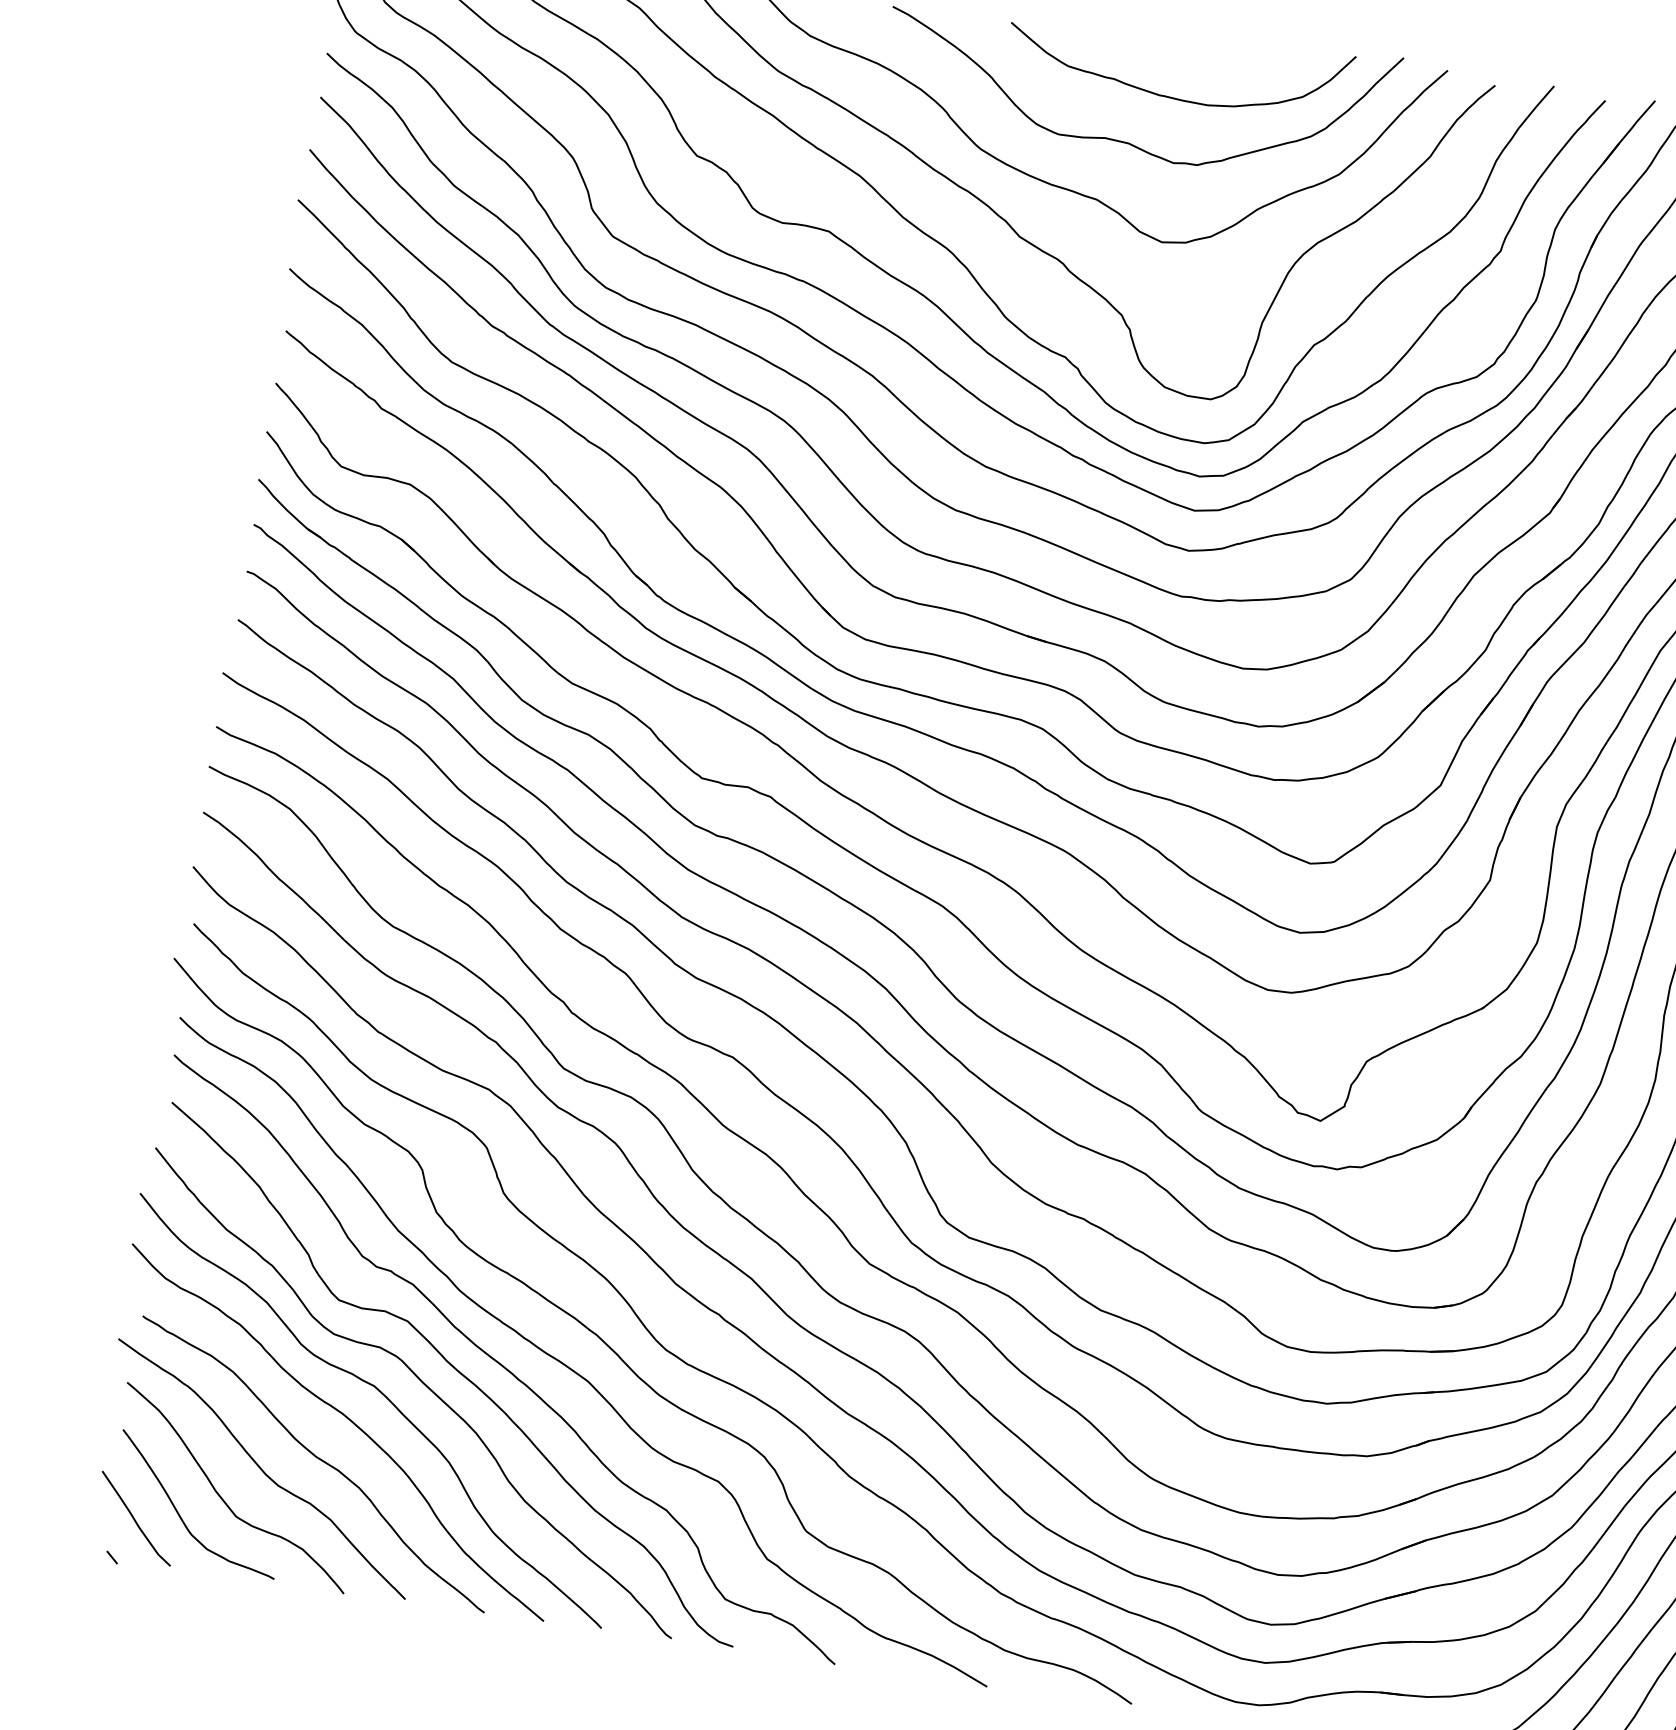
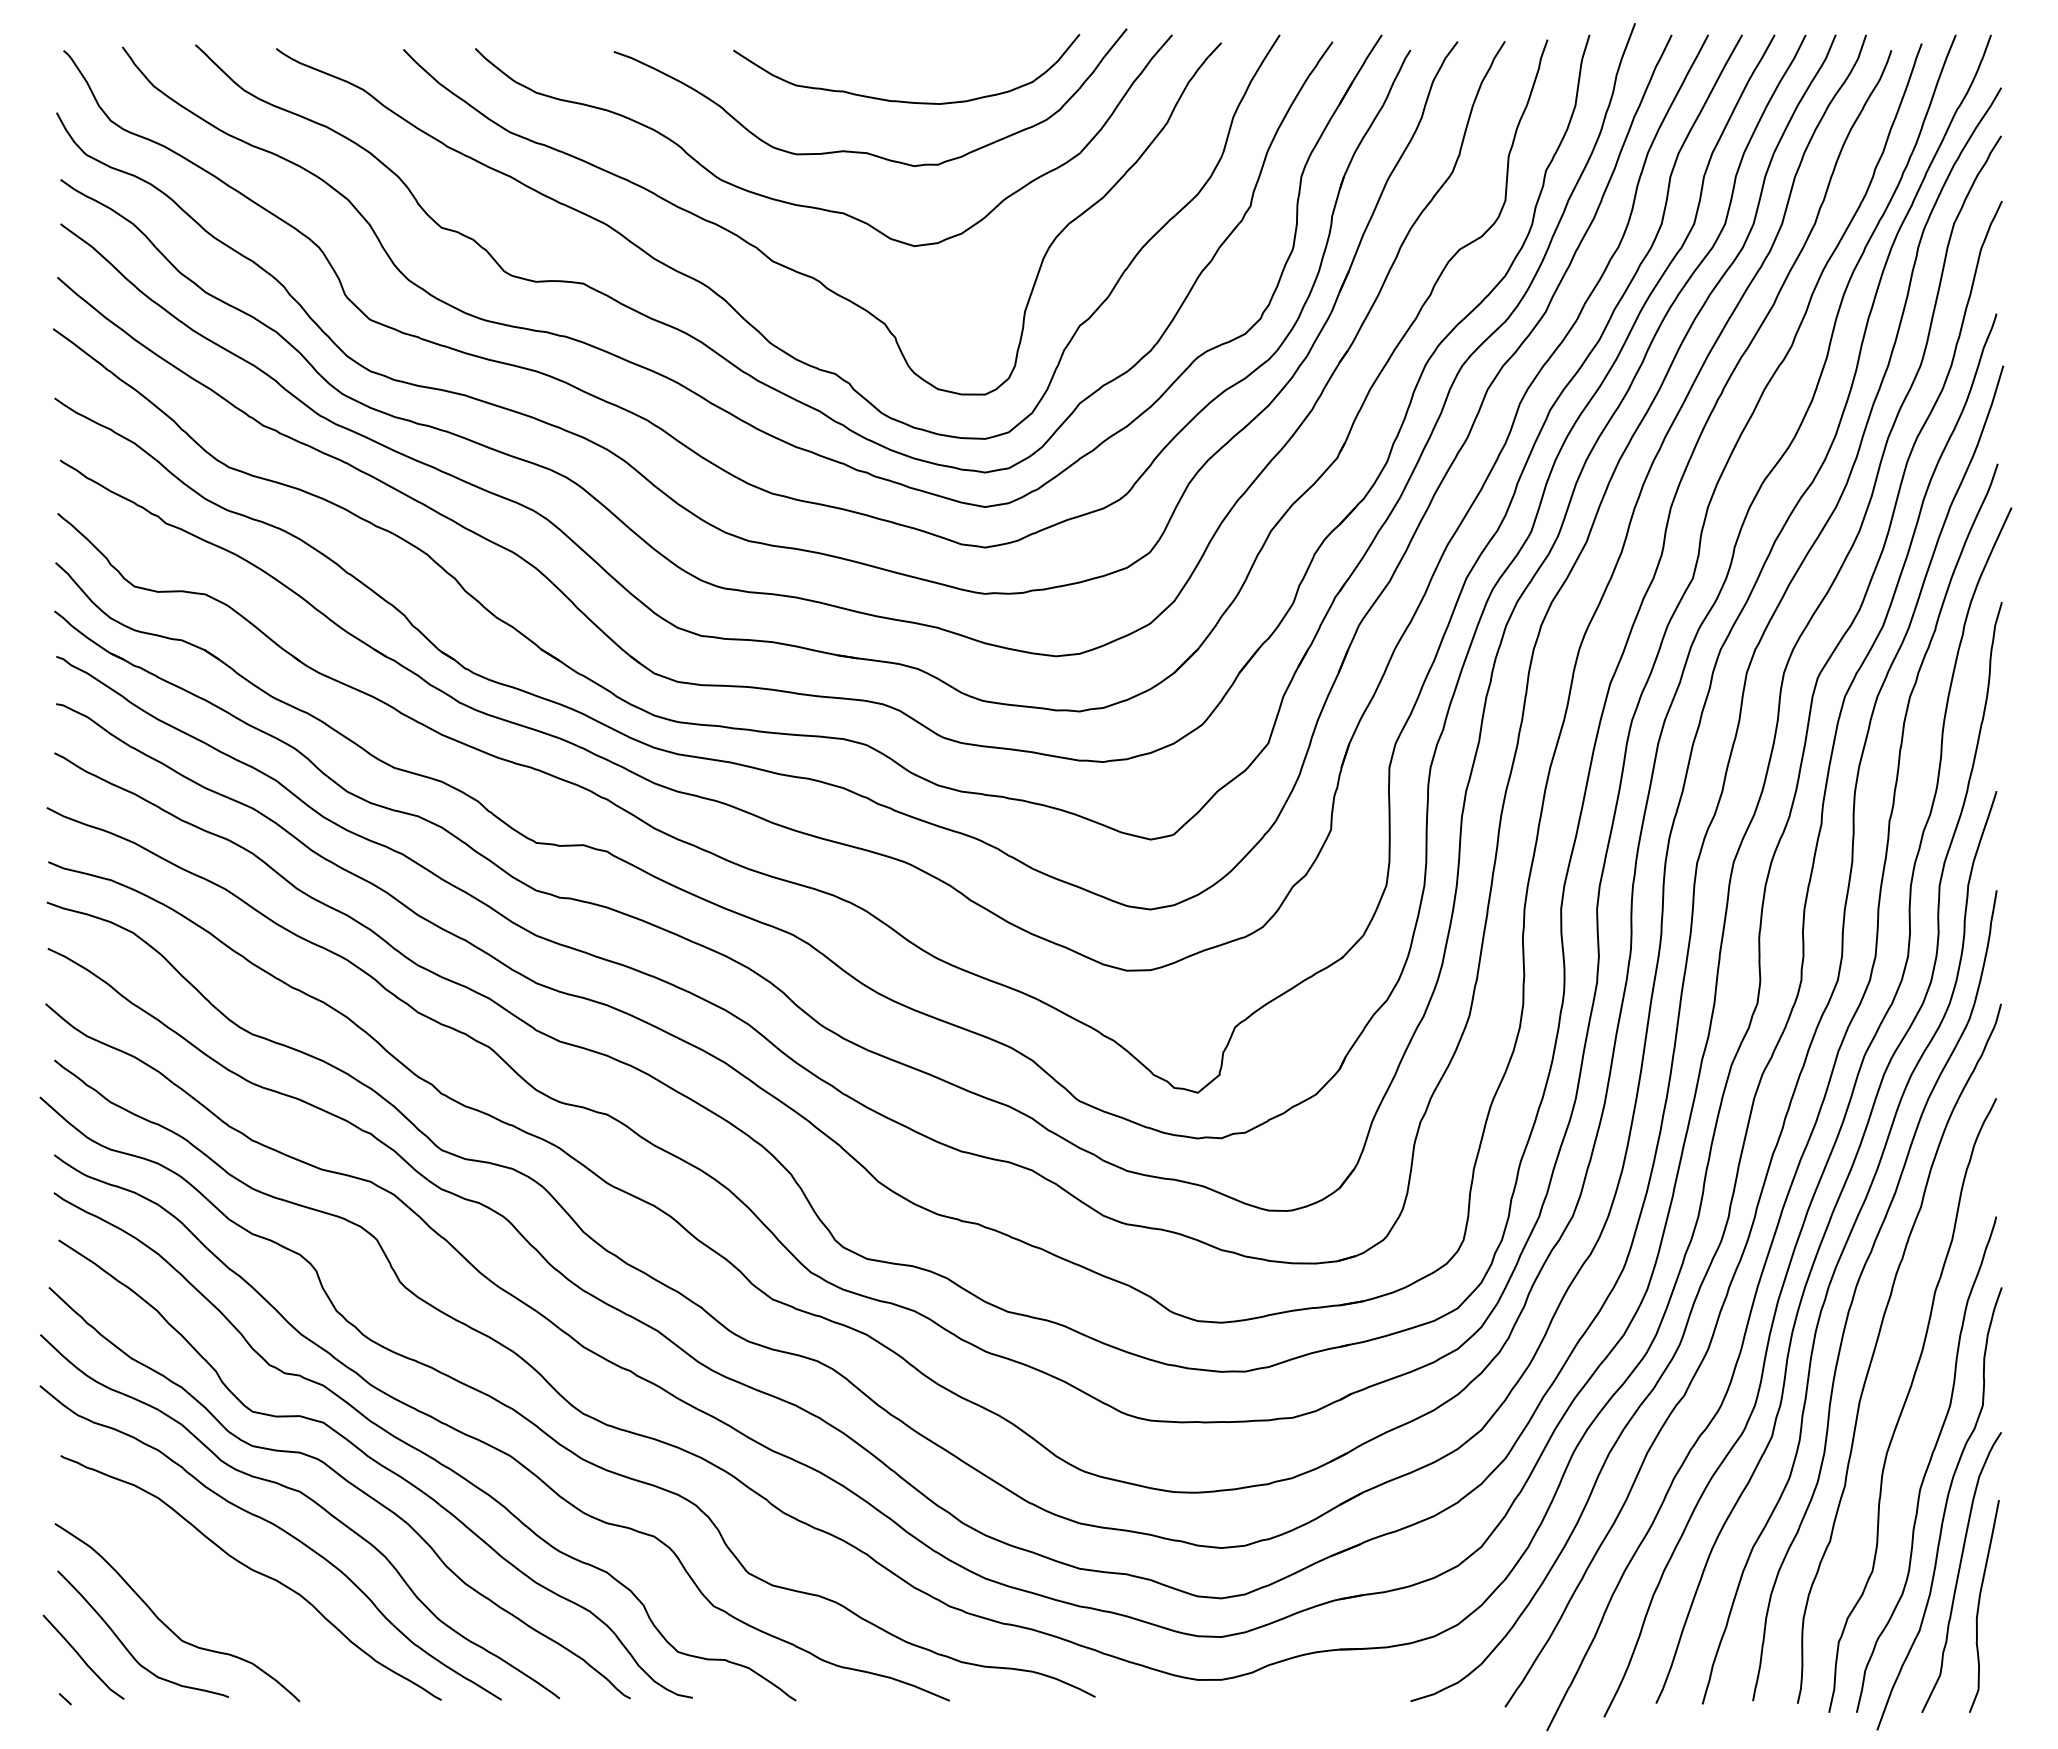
curve: (261, 1468) -> (200, 1589), removed

